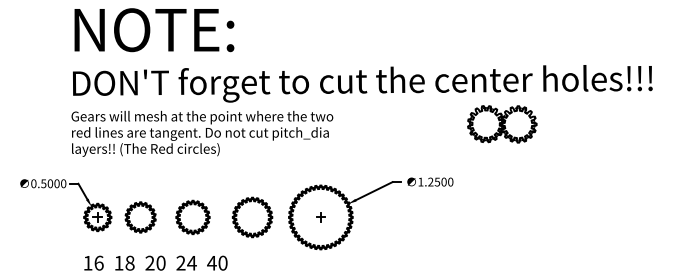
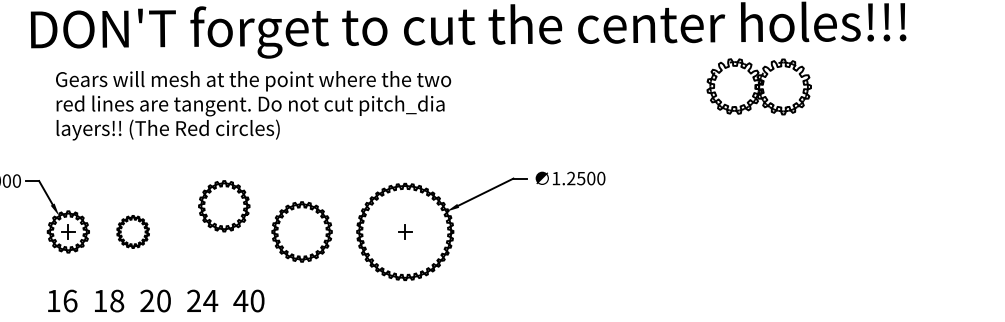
part: (502, 124) -> (759, 87), moved
text: (202, 133) -> (253, 105), moved
part: (140, 217) -> (132, 232), size x0.7
part: (192, 217) -> (223, 206), moved

